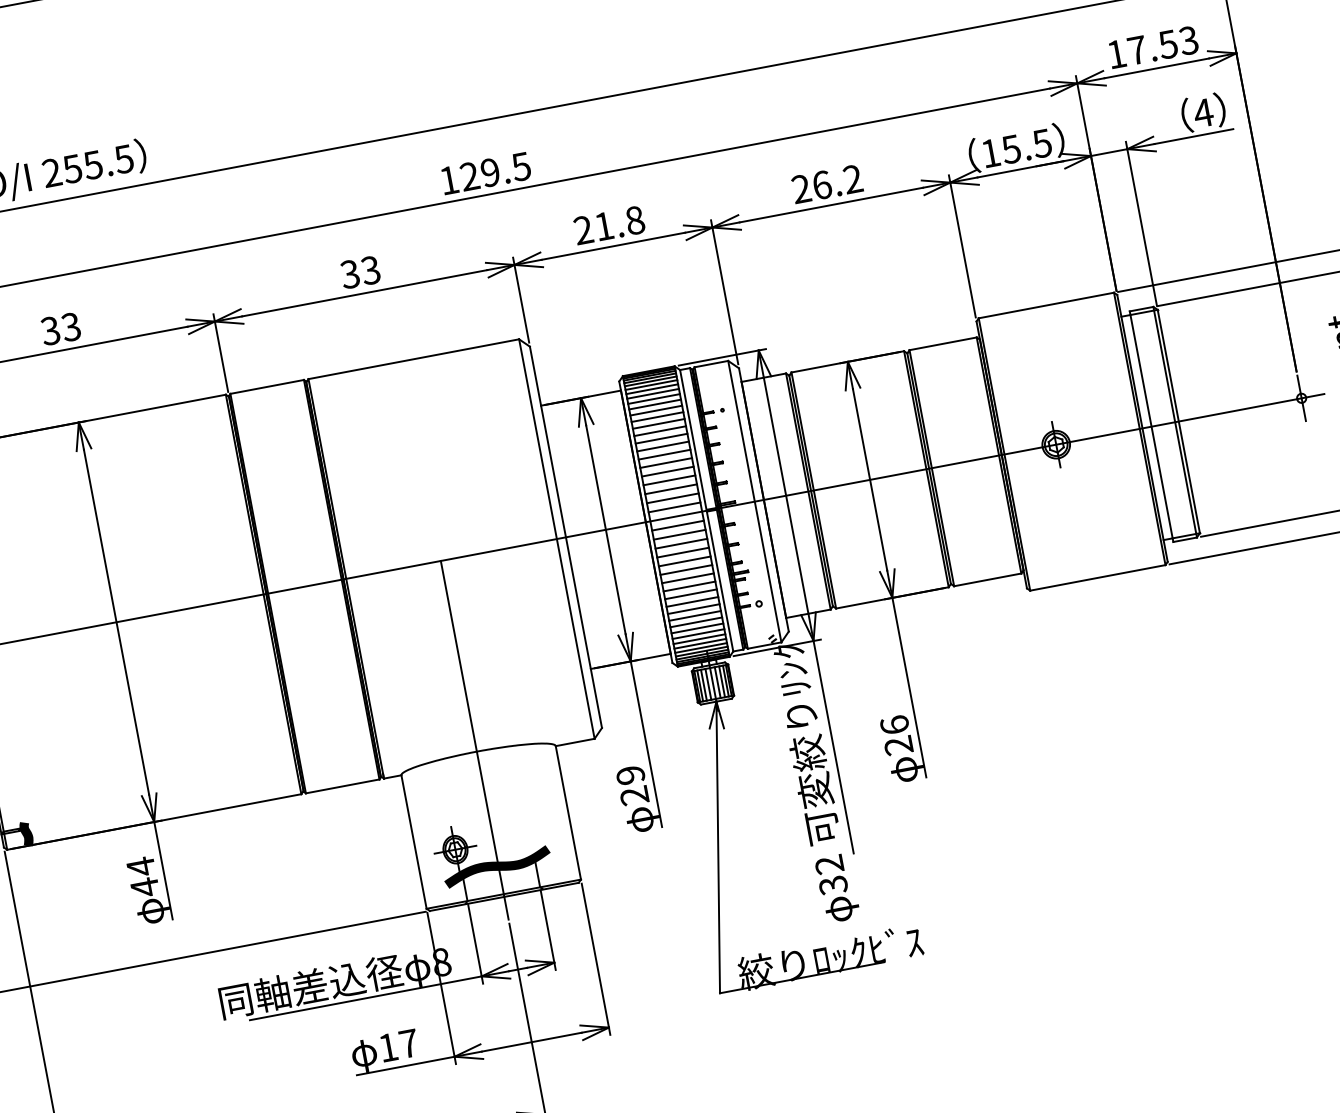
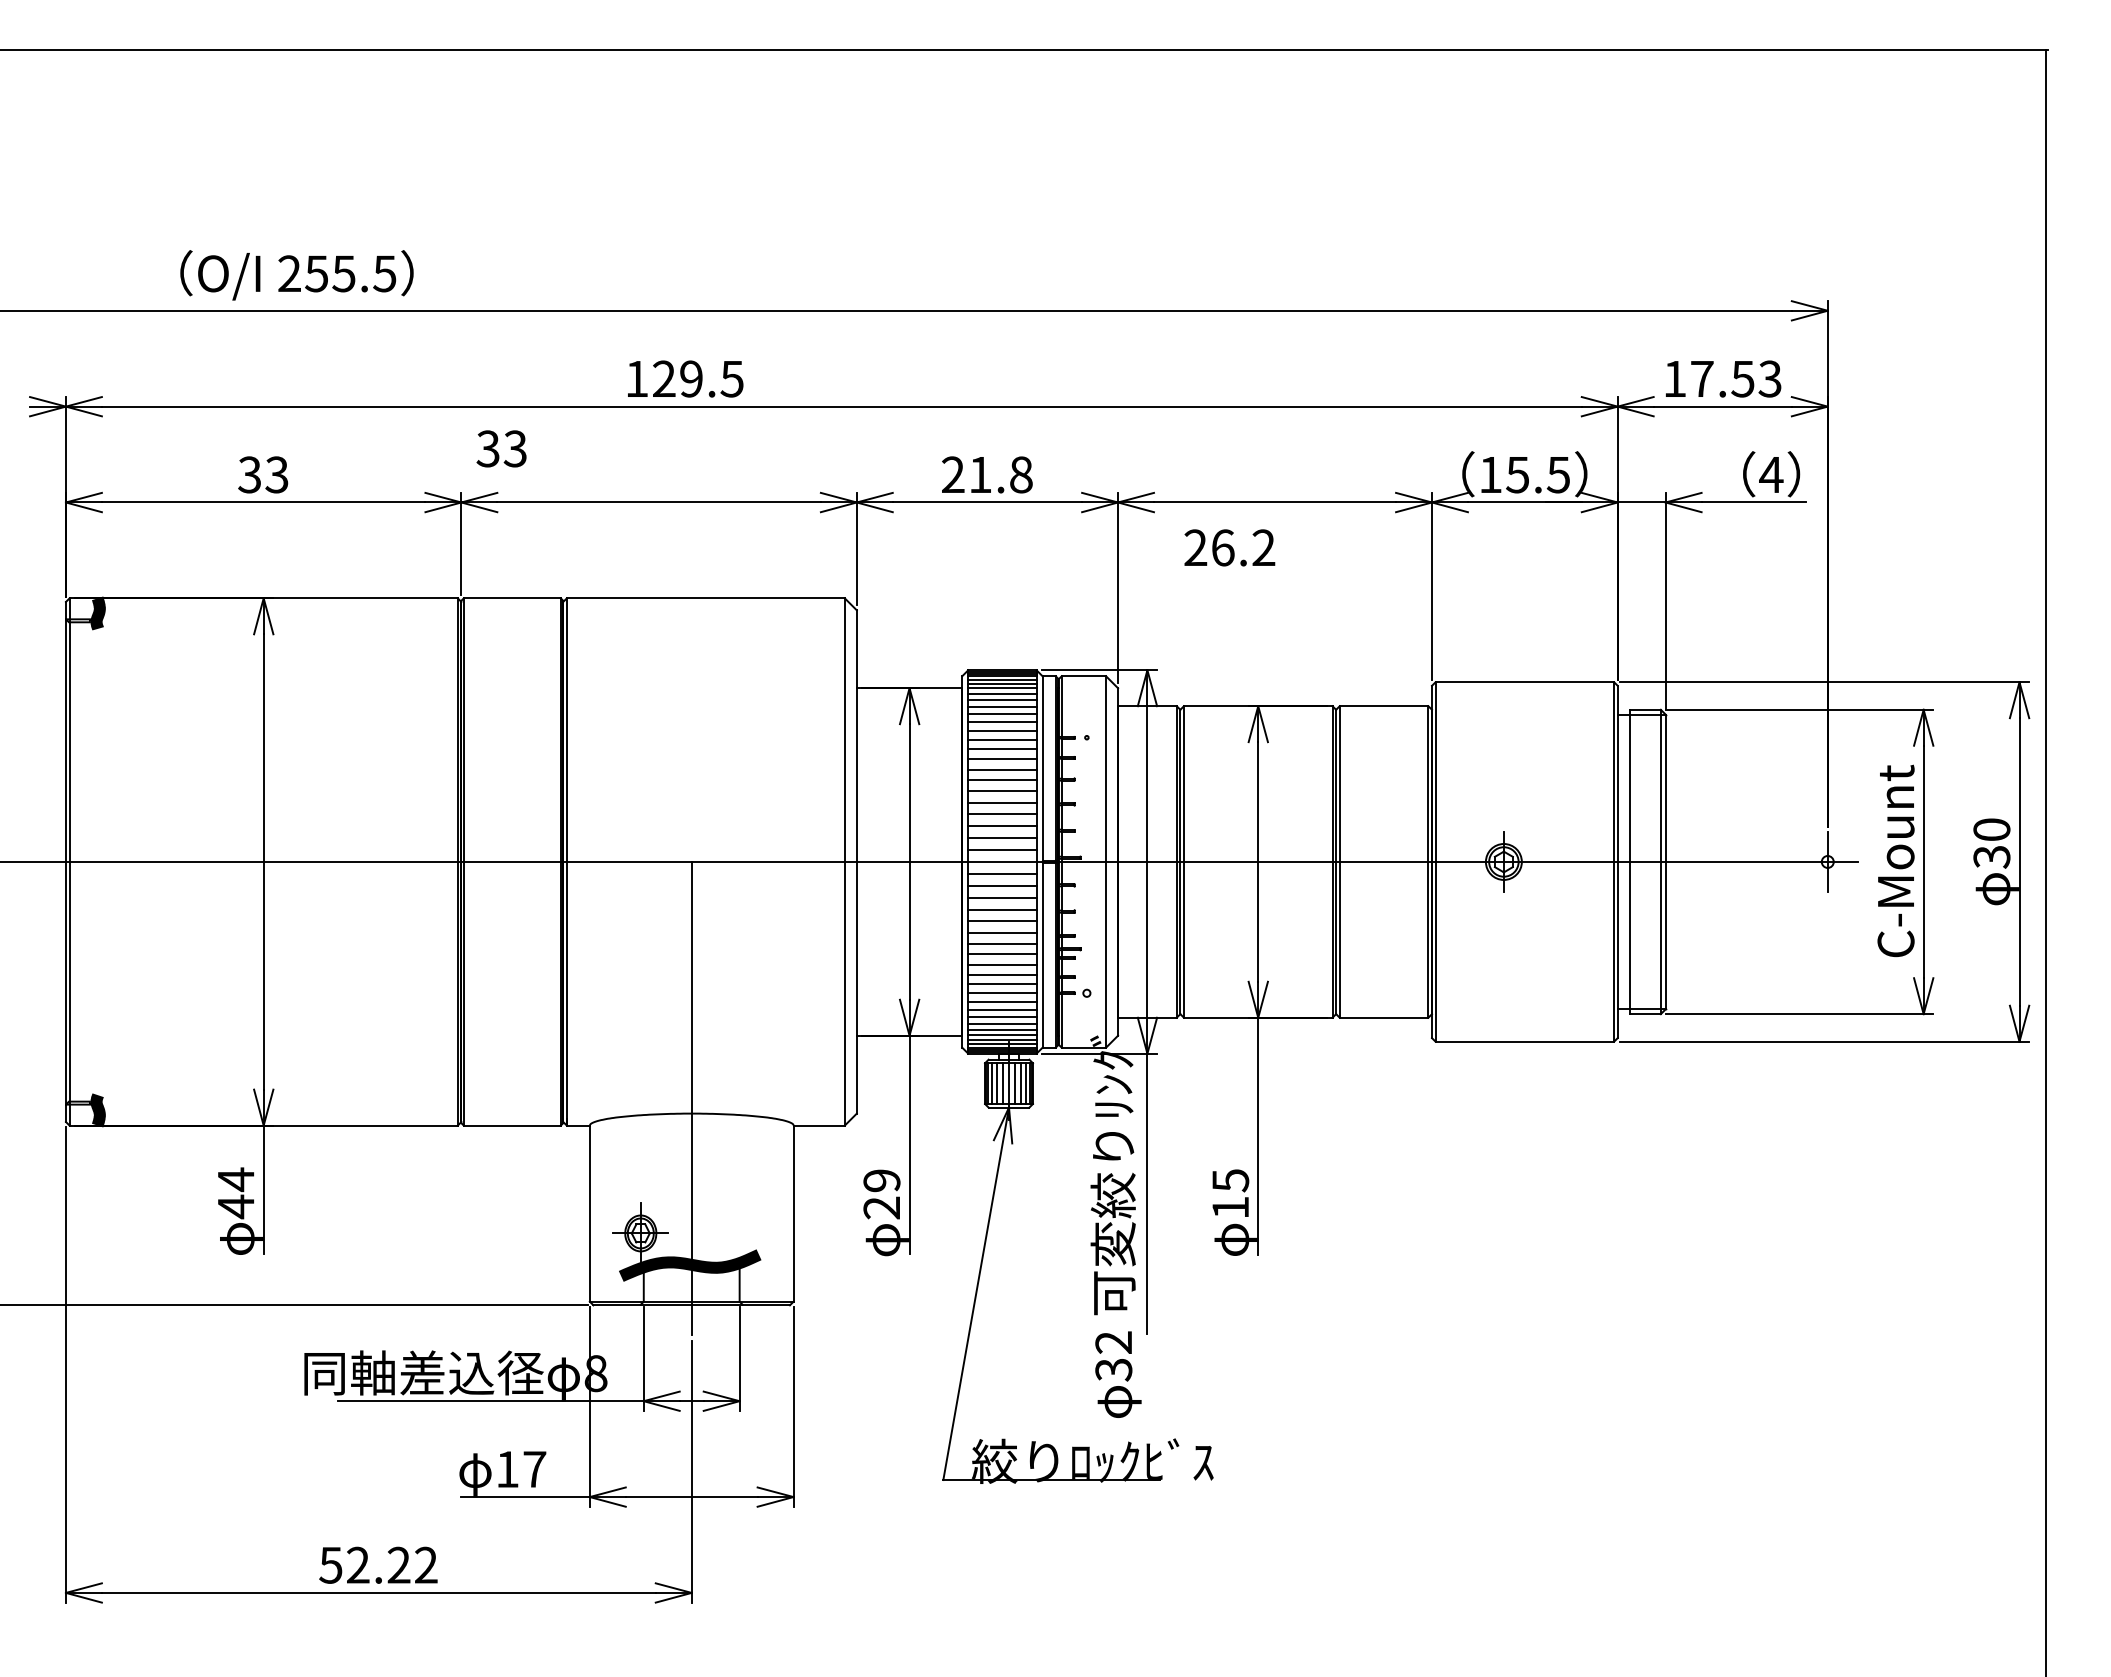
text: (485, 173) -> (685, 378), moved
text: (826, 183) -> (1229, 547), moved
text: (360, 272) -> (501, 448), moved
text: (896, 735) -> (1230, 1194), 26 -> 15

